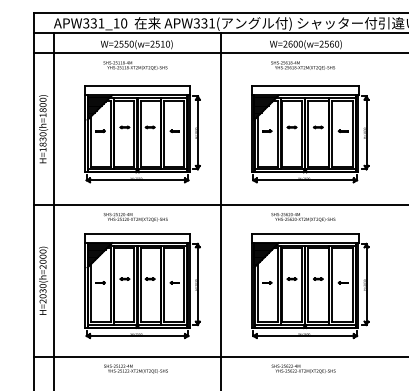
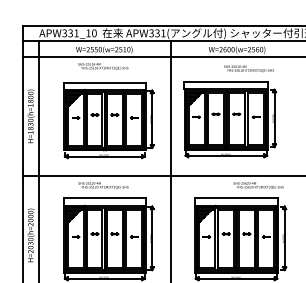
text: (303, 65) -> (249, 68), moved
part: (310, 134) -> (230, 119), moved
text: (303, 217) -> (258, 185), moved

